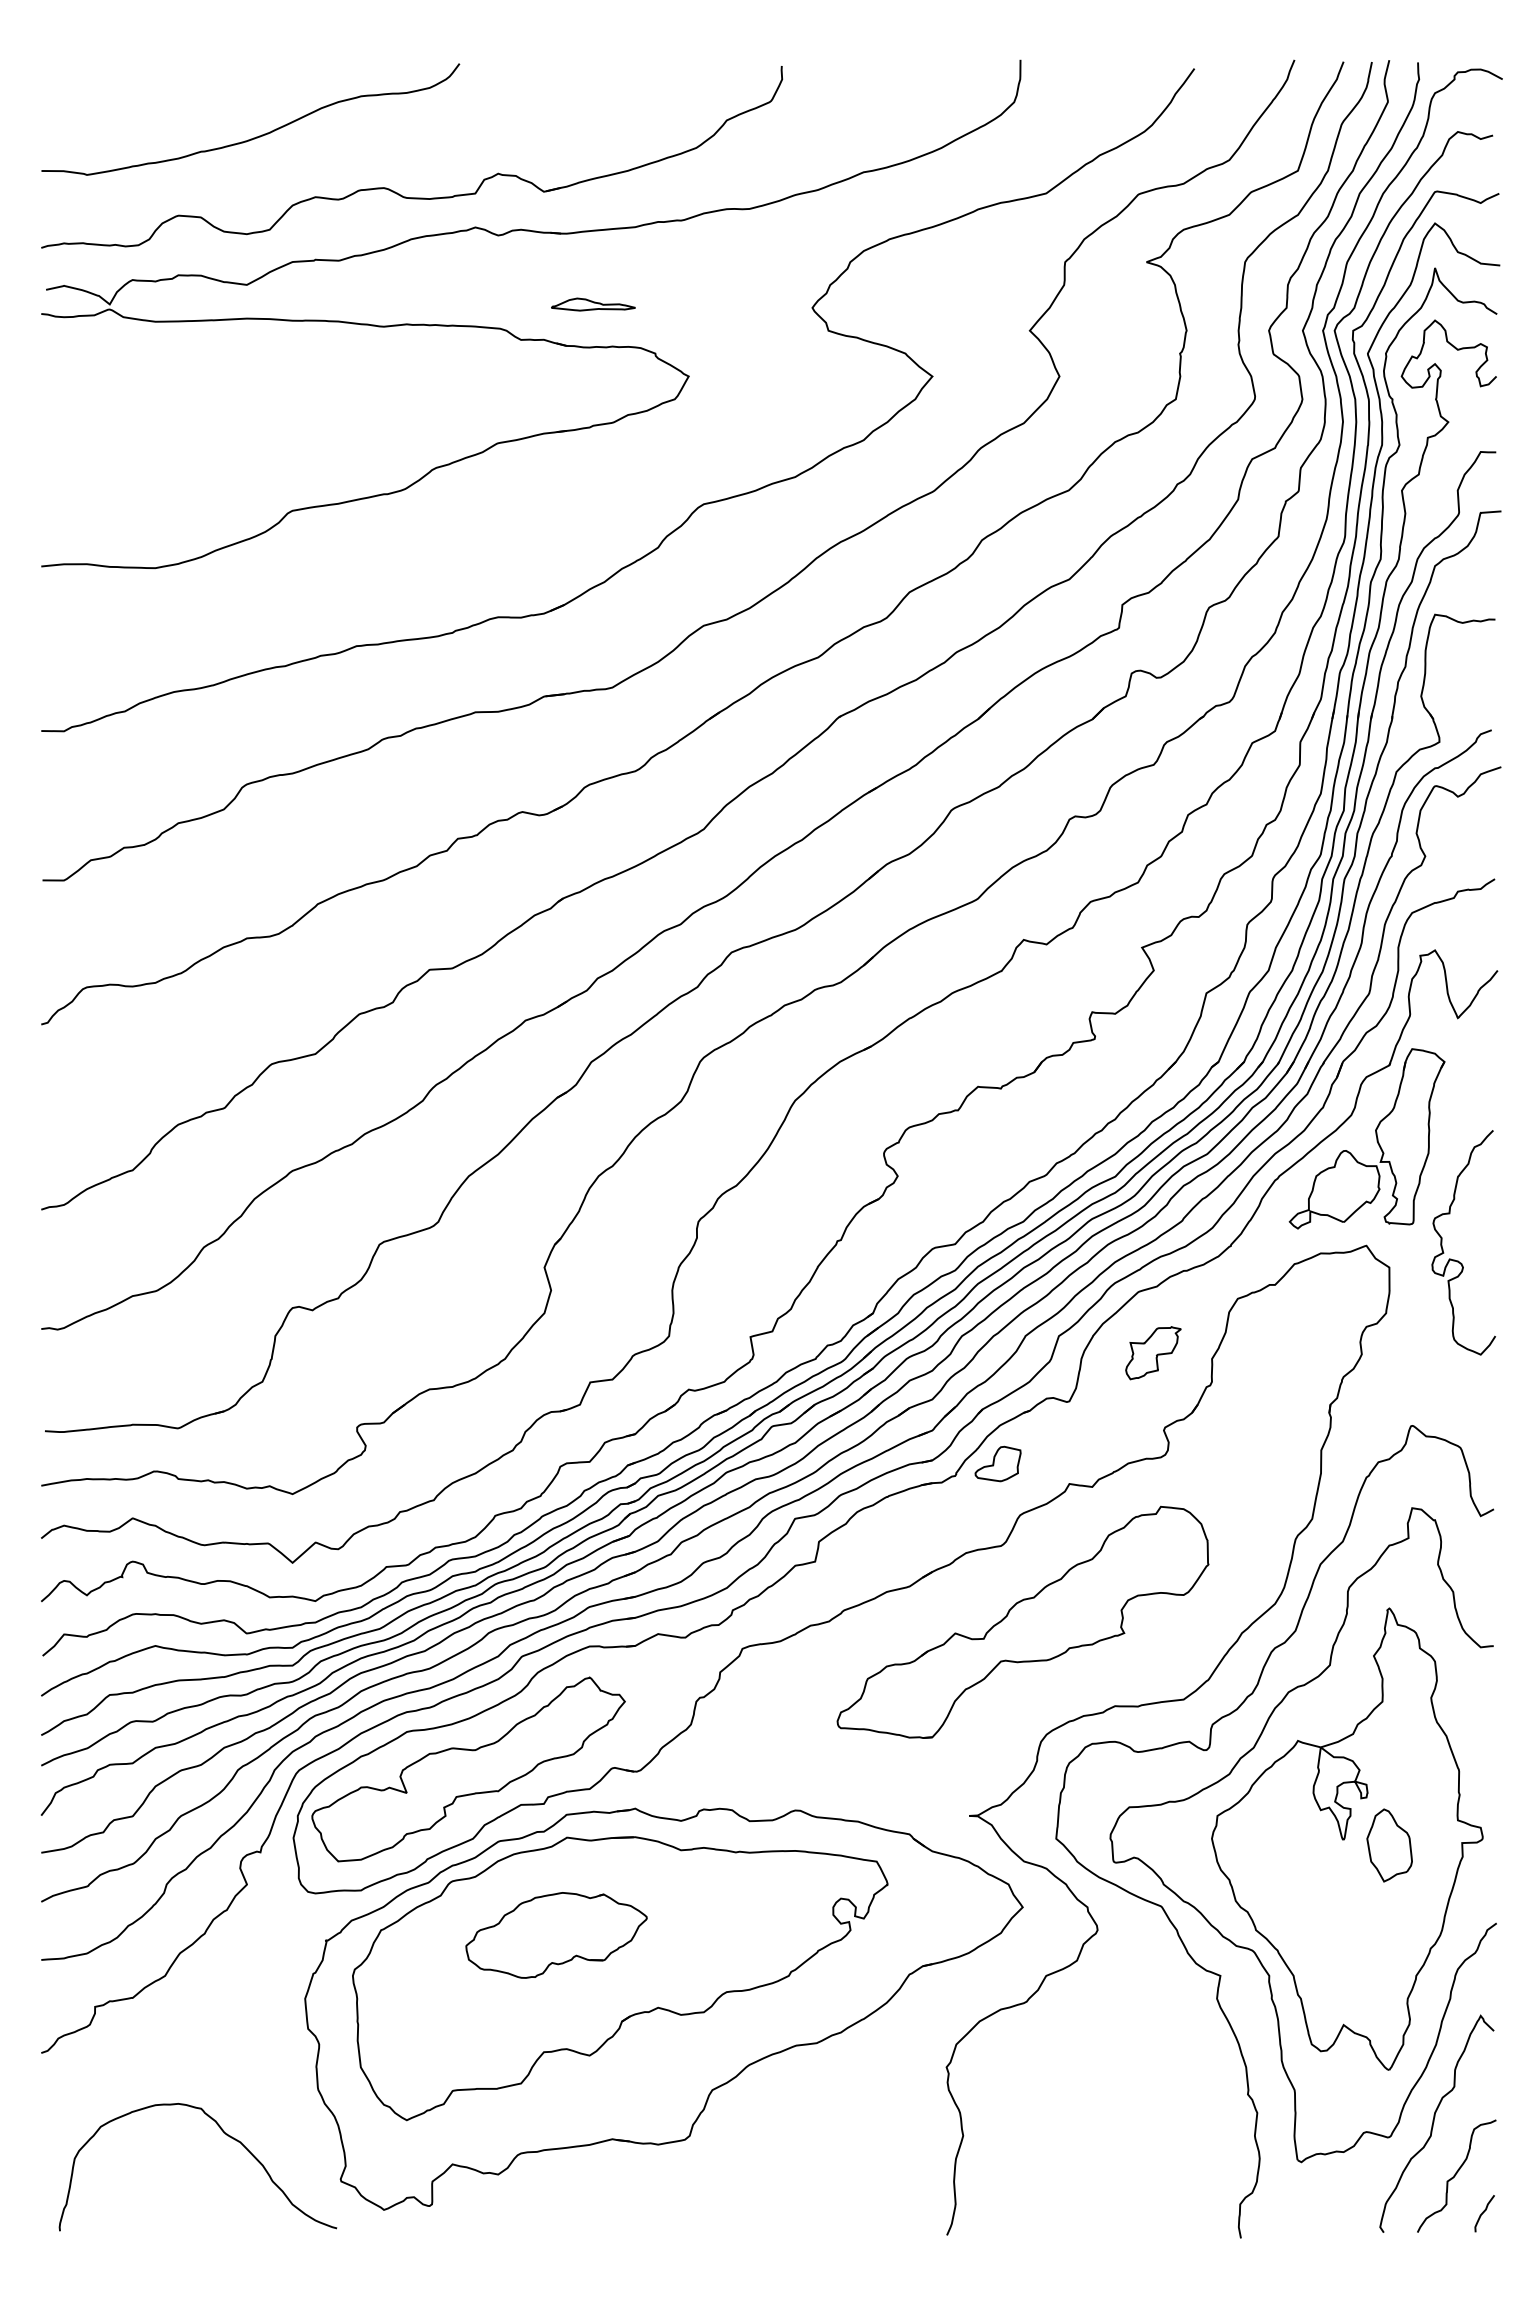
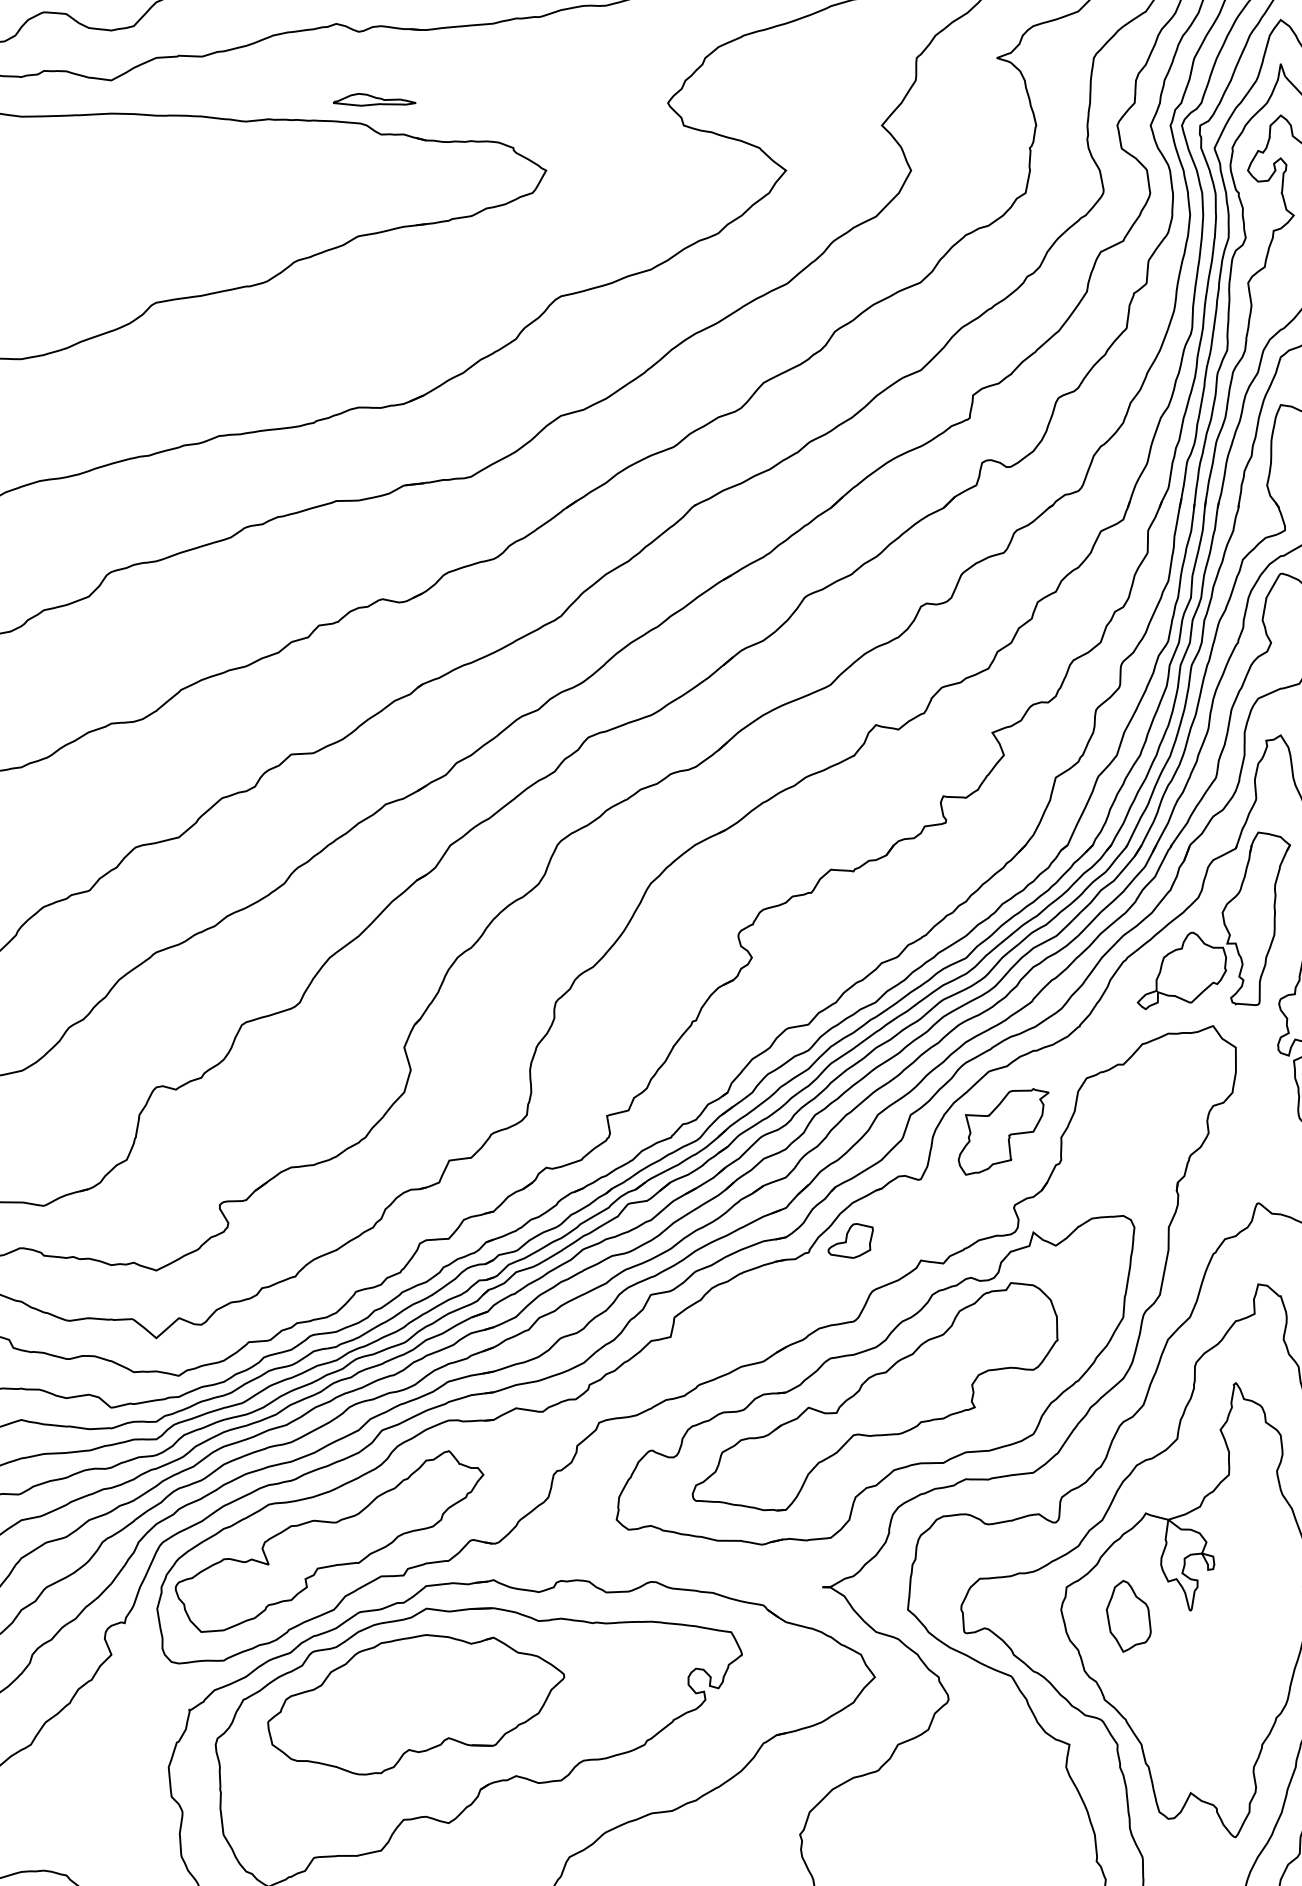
part: (593, 304) -> (374, 99), moved
part: (1153, 1352) -> (1003, 1131), size x1.67
part: (1023, 1605) -> (875, 1380), added
part: (1389, 1845) -> (1128, 1616), moved
part: (556, 1935) -> (416, 1704), size x1.67

